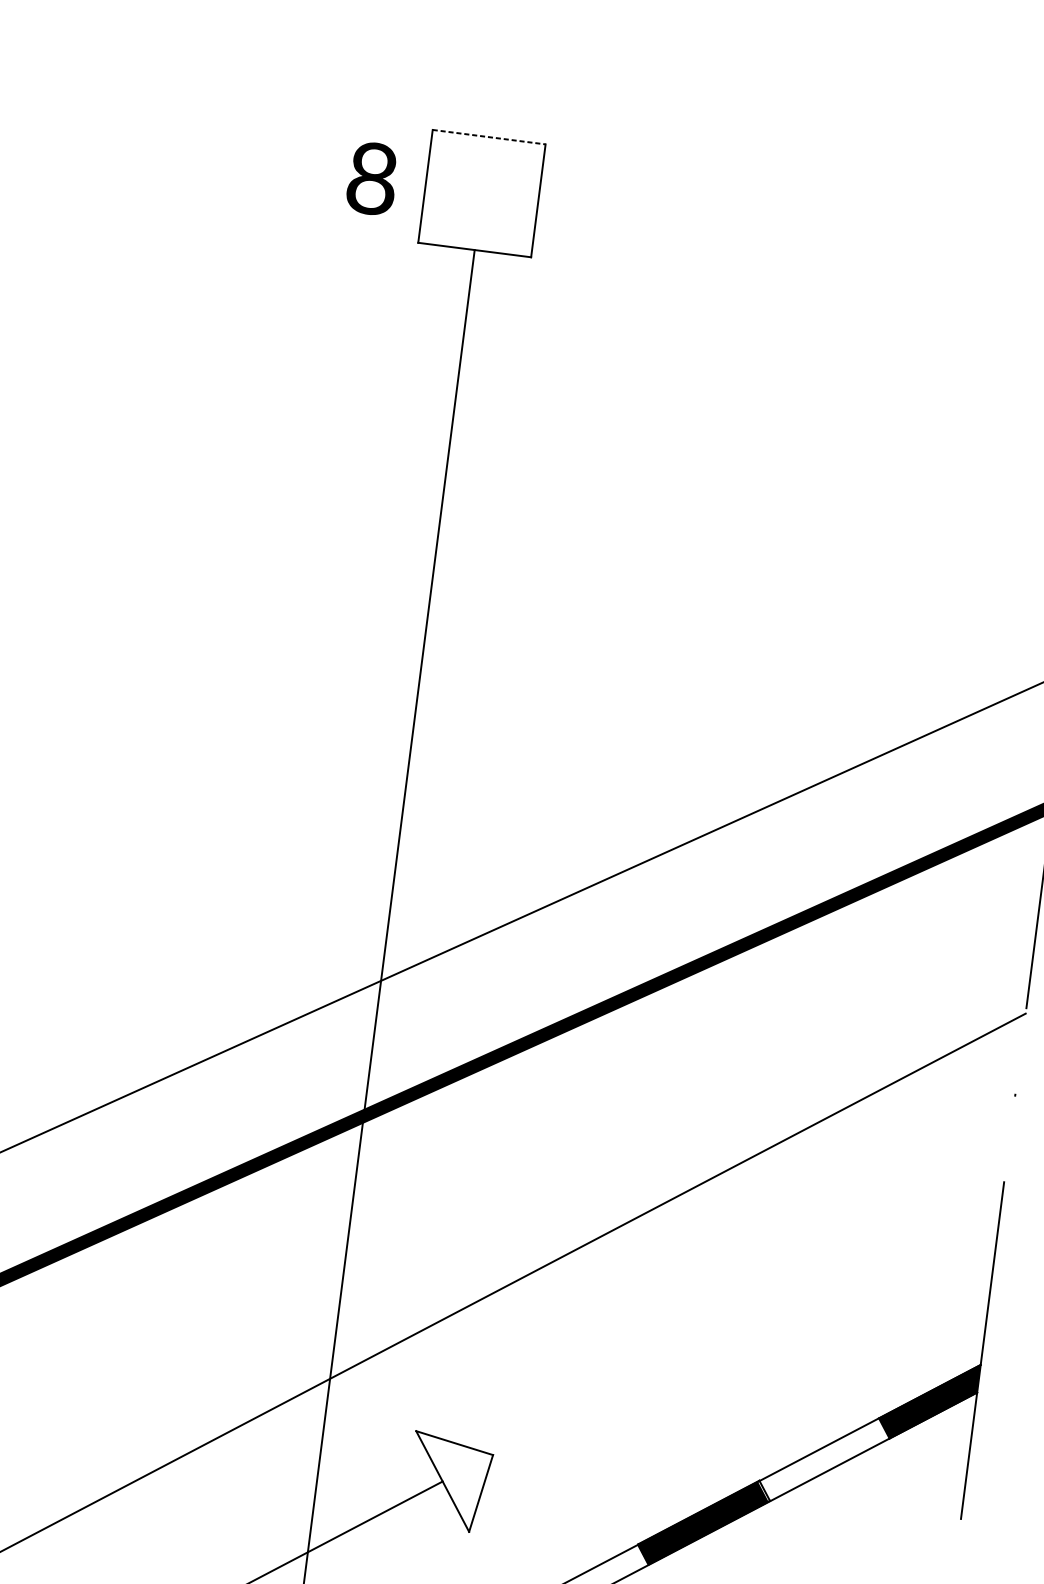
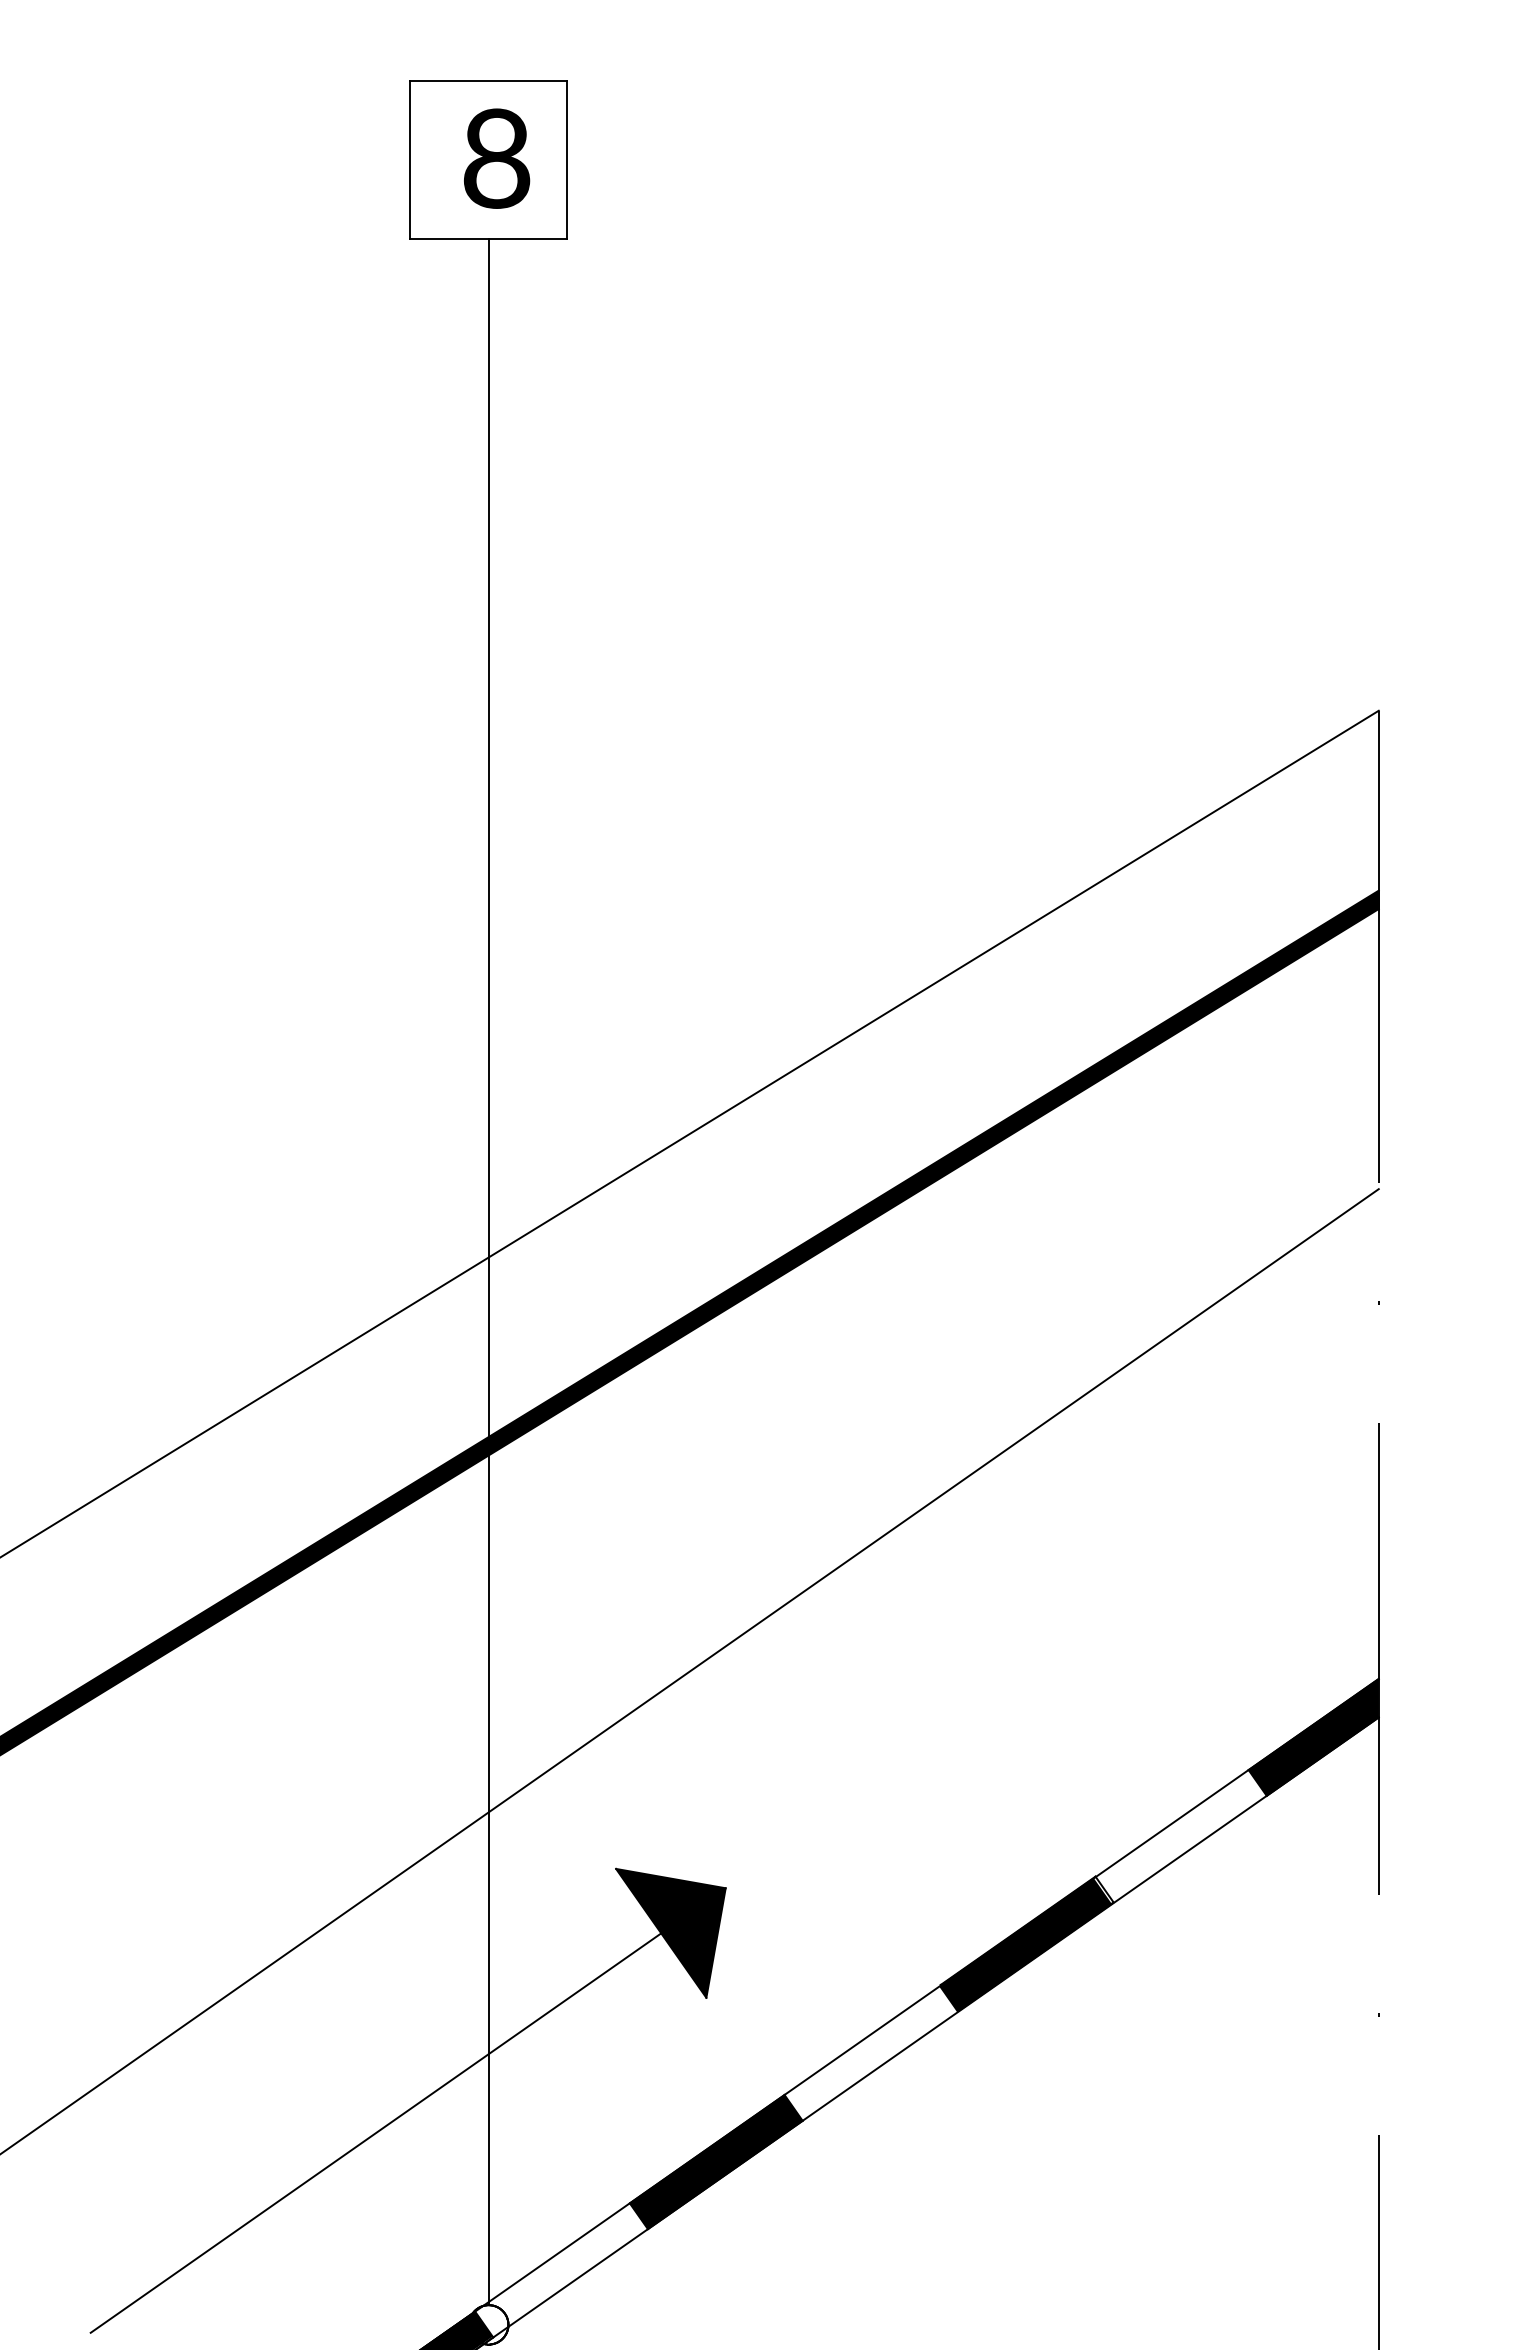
line: (488, 137) -> (488, 81), dashed -> solid
text: (372, 178) -> (497, 158), moved
fill: (449, 1481) -> (670, 1932), added

